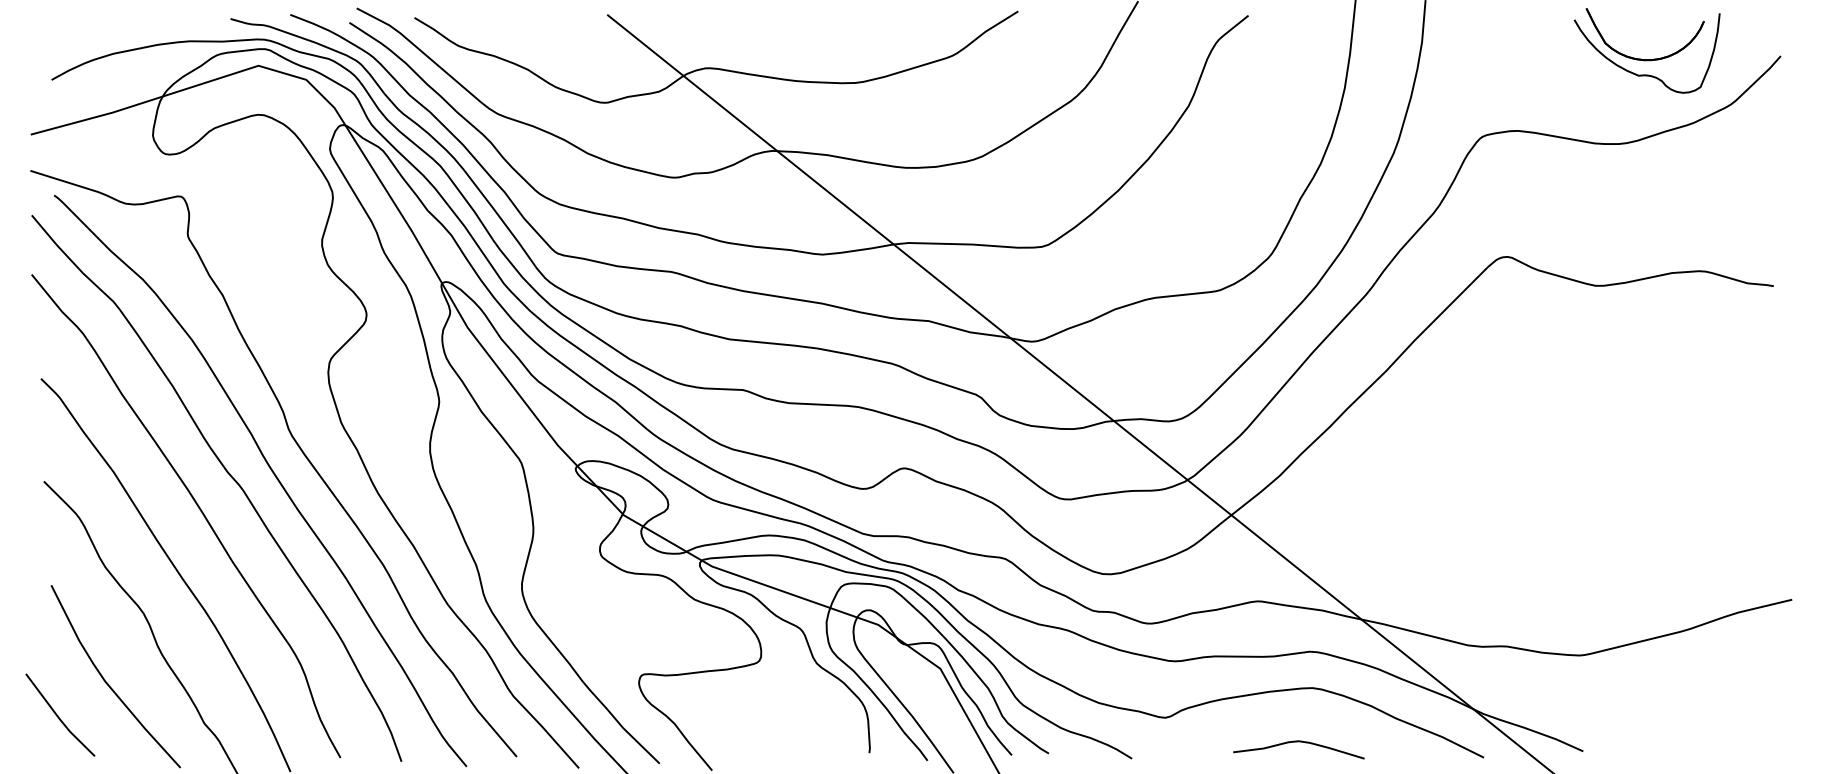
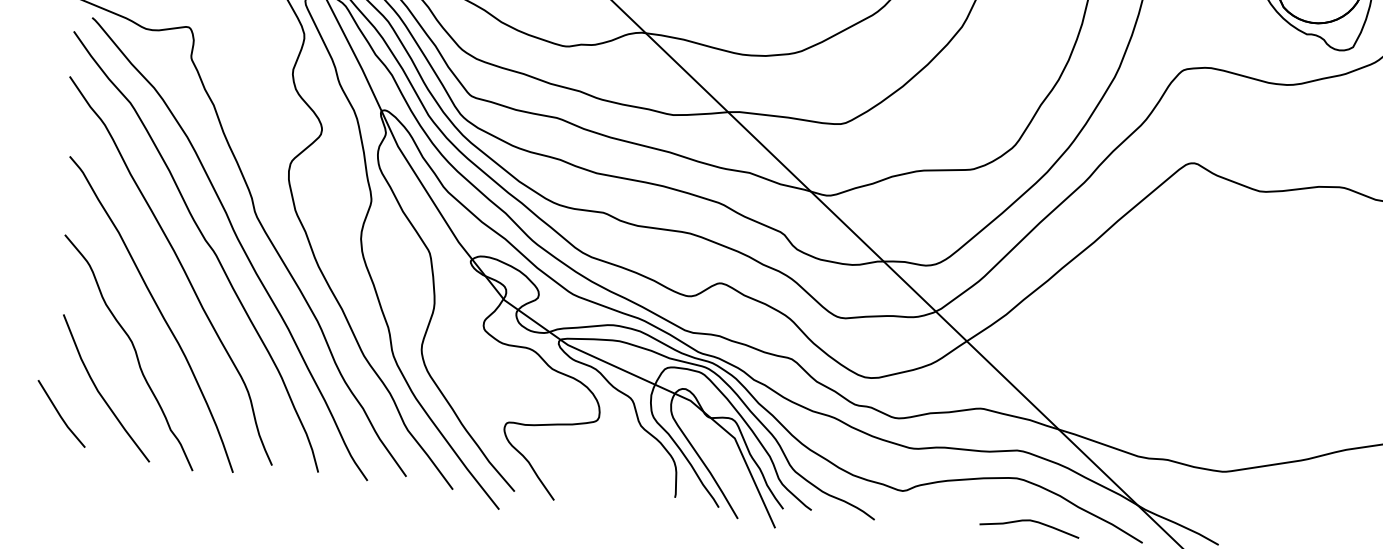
curve: (1298, 742) -> (1029, 521), moved

